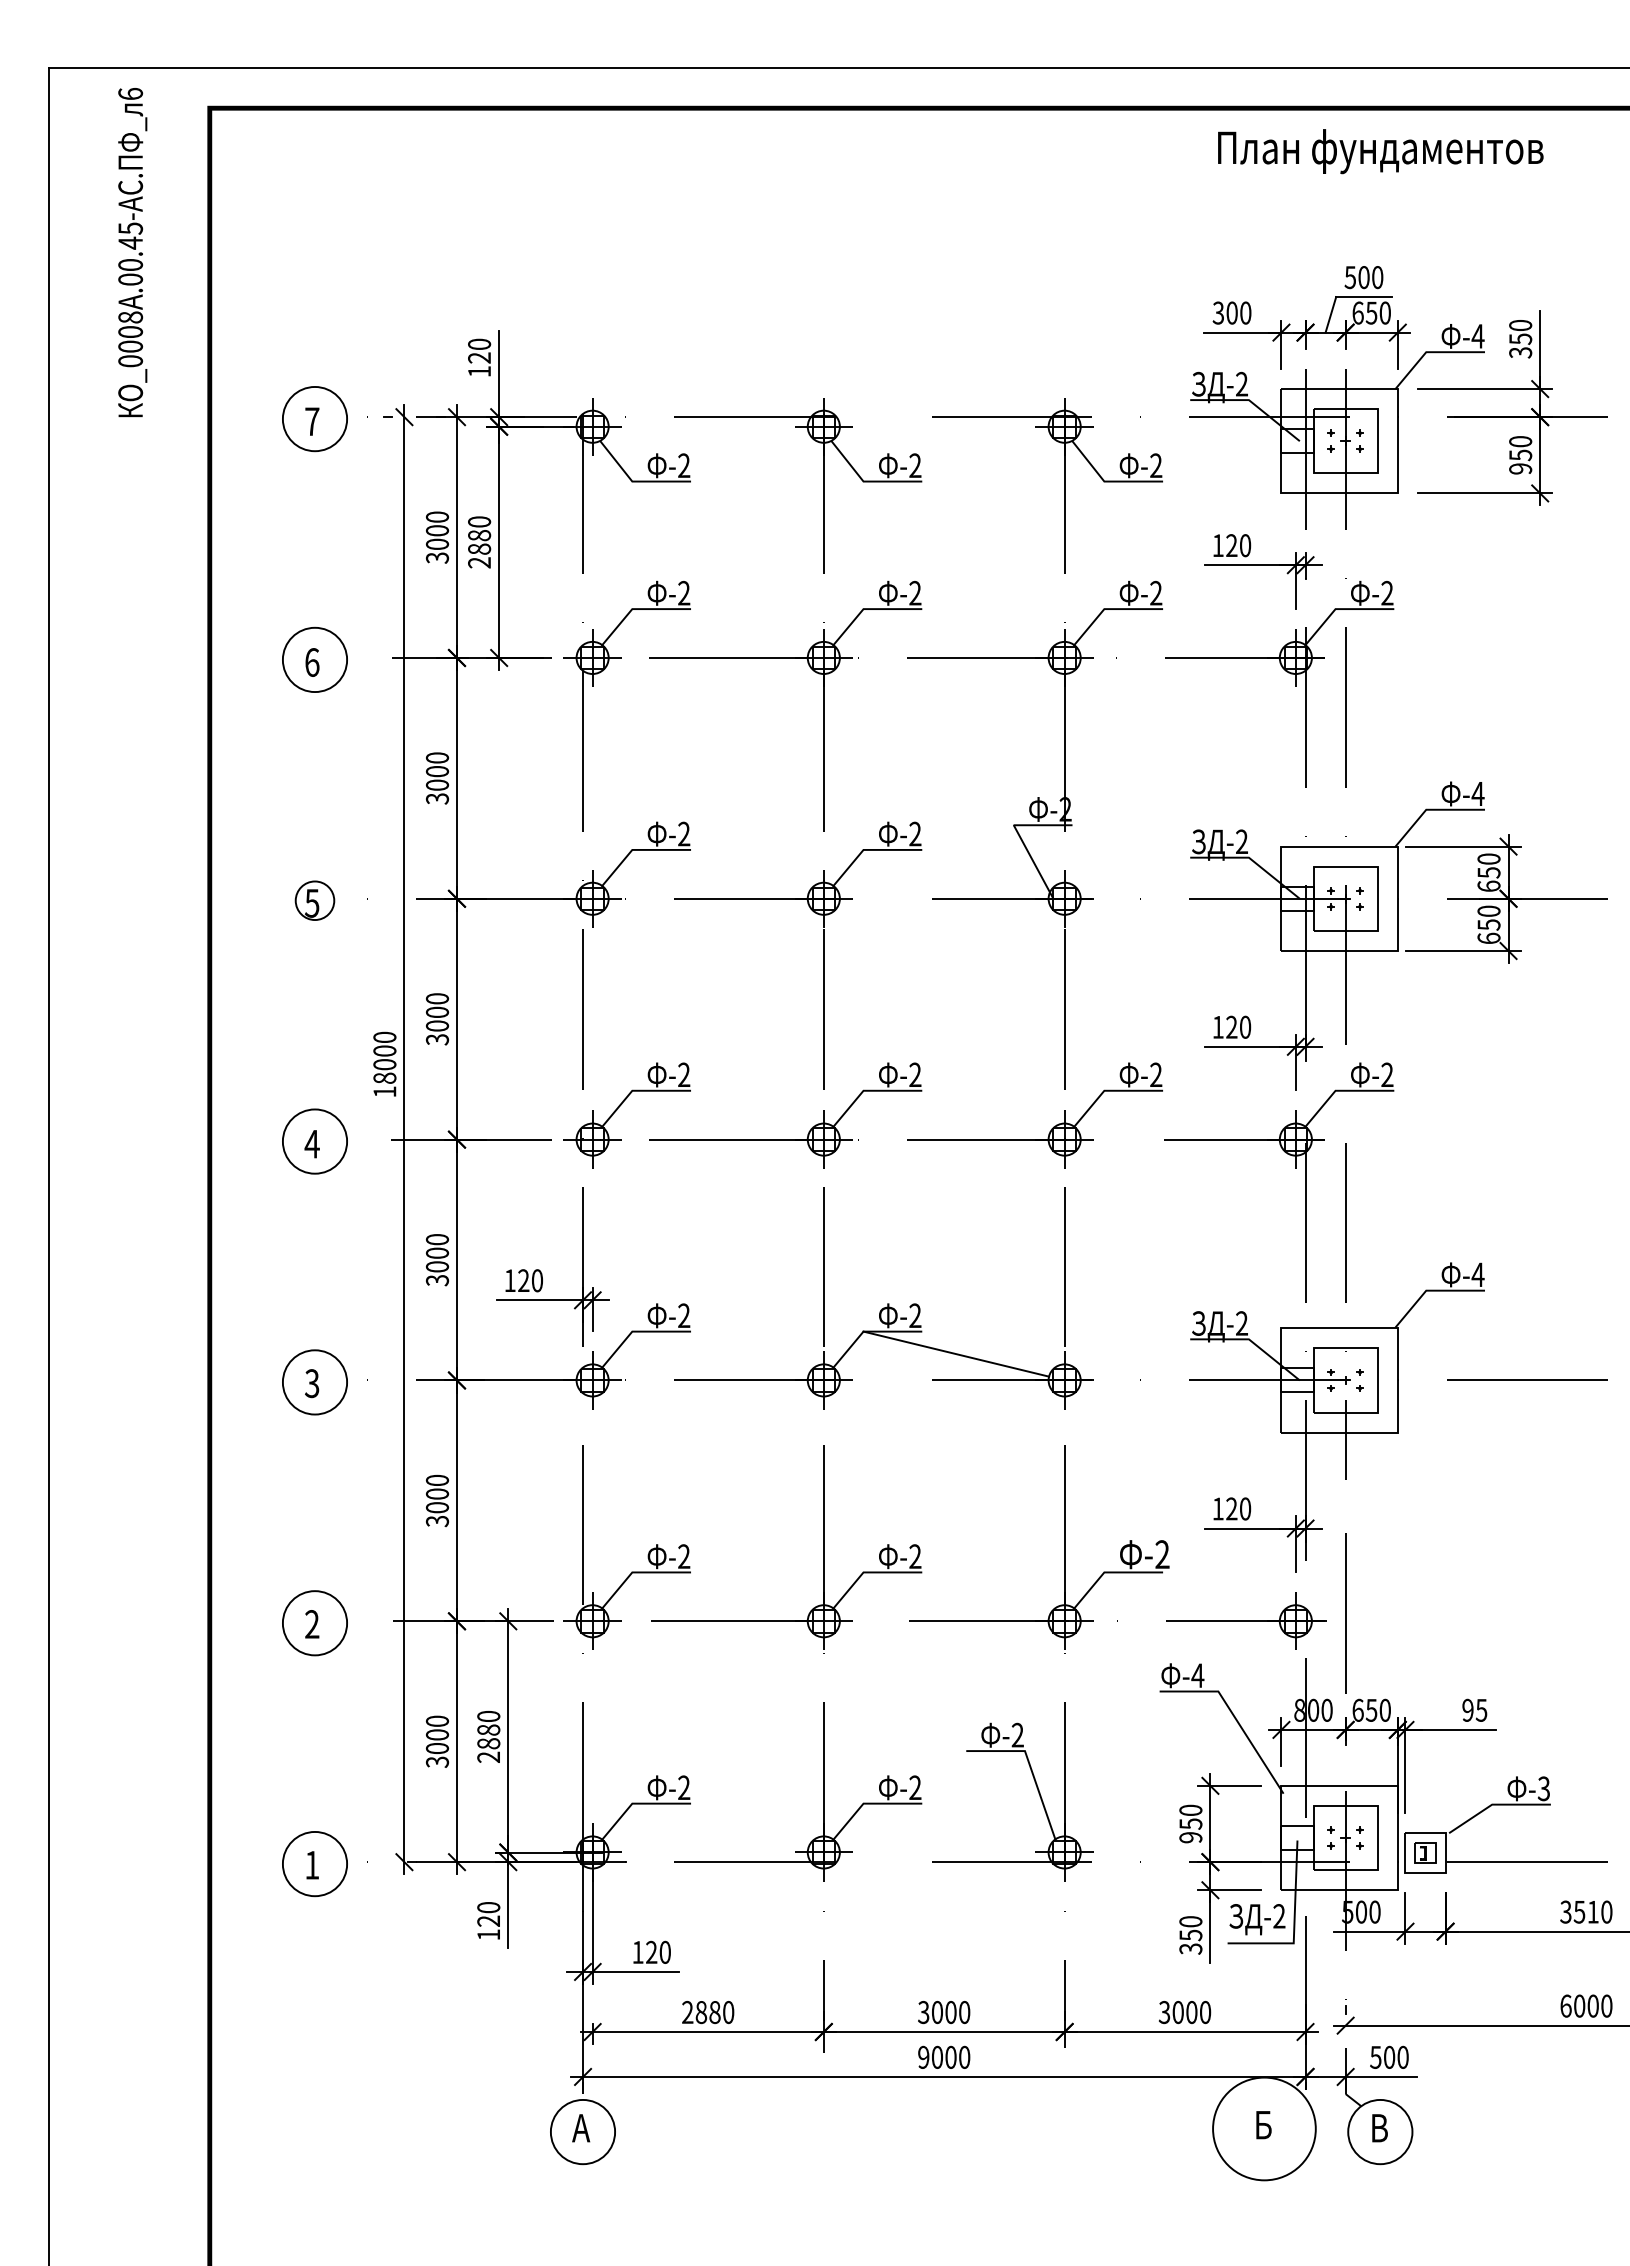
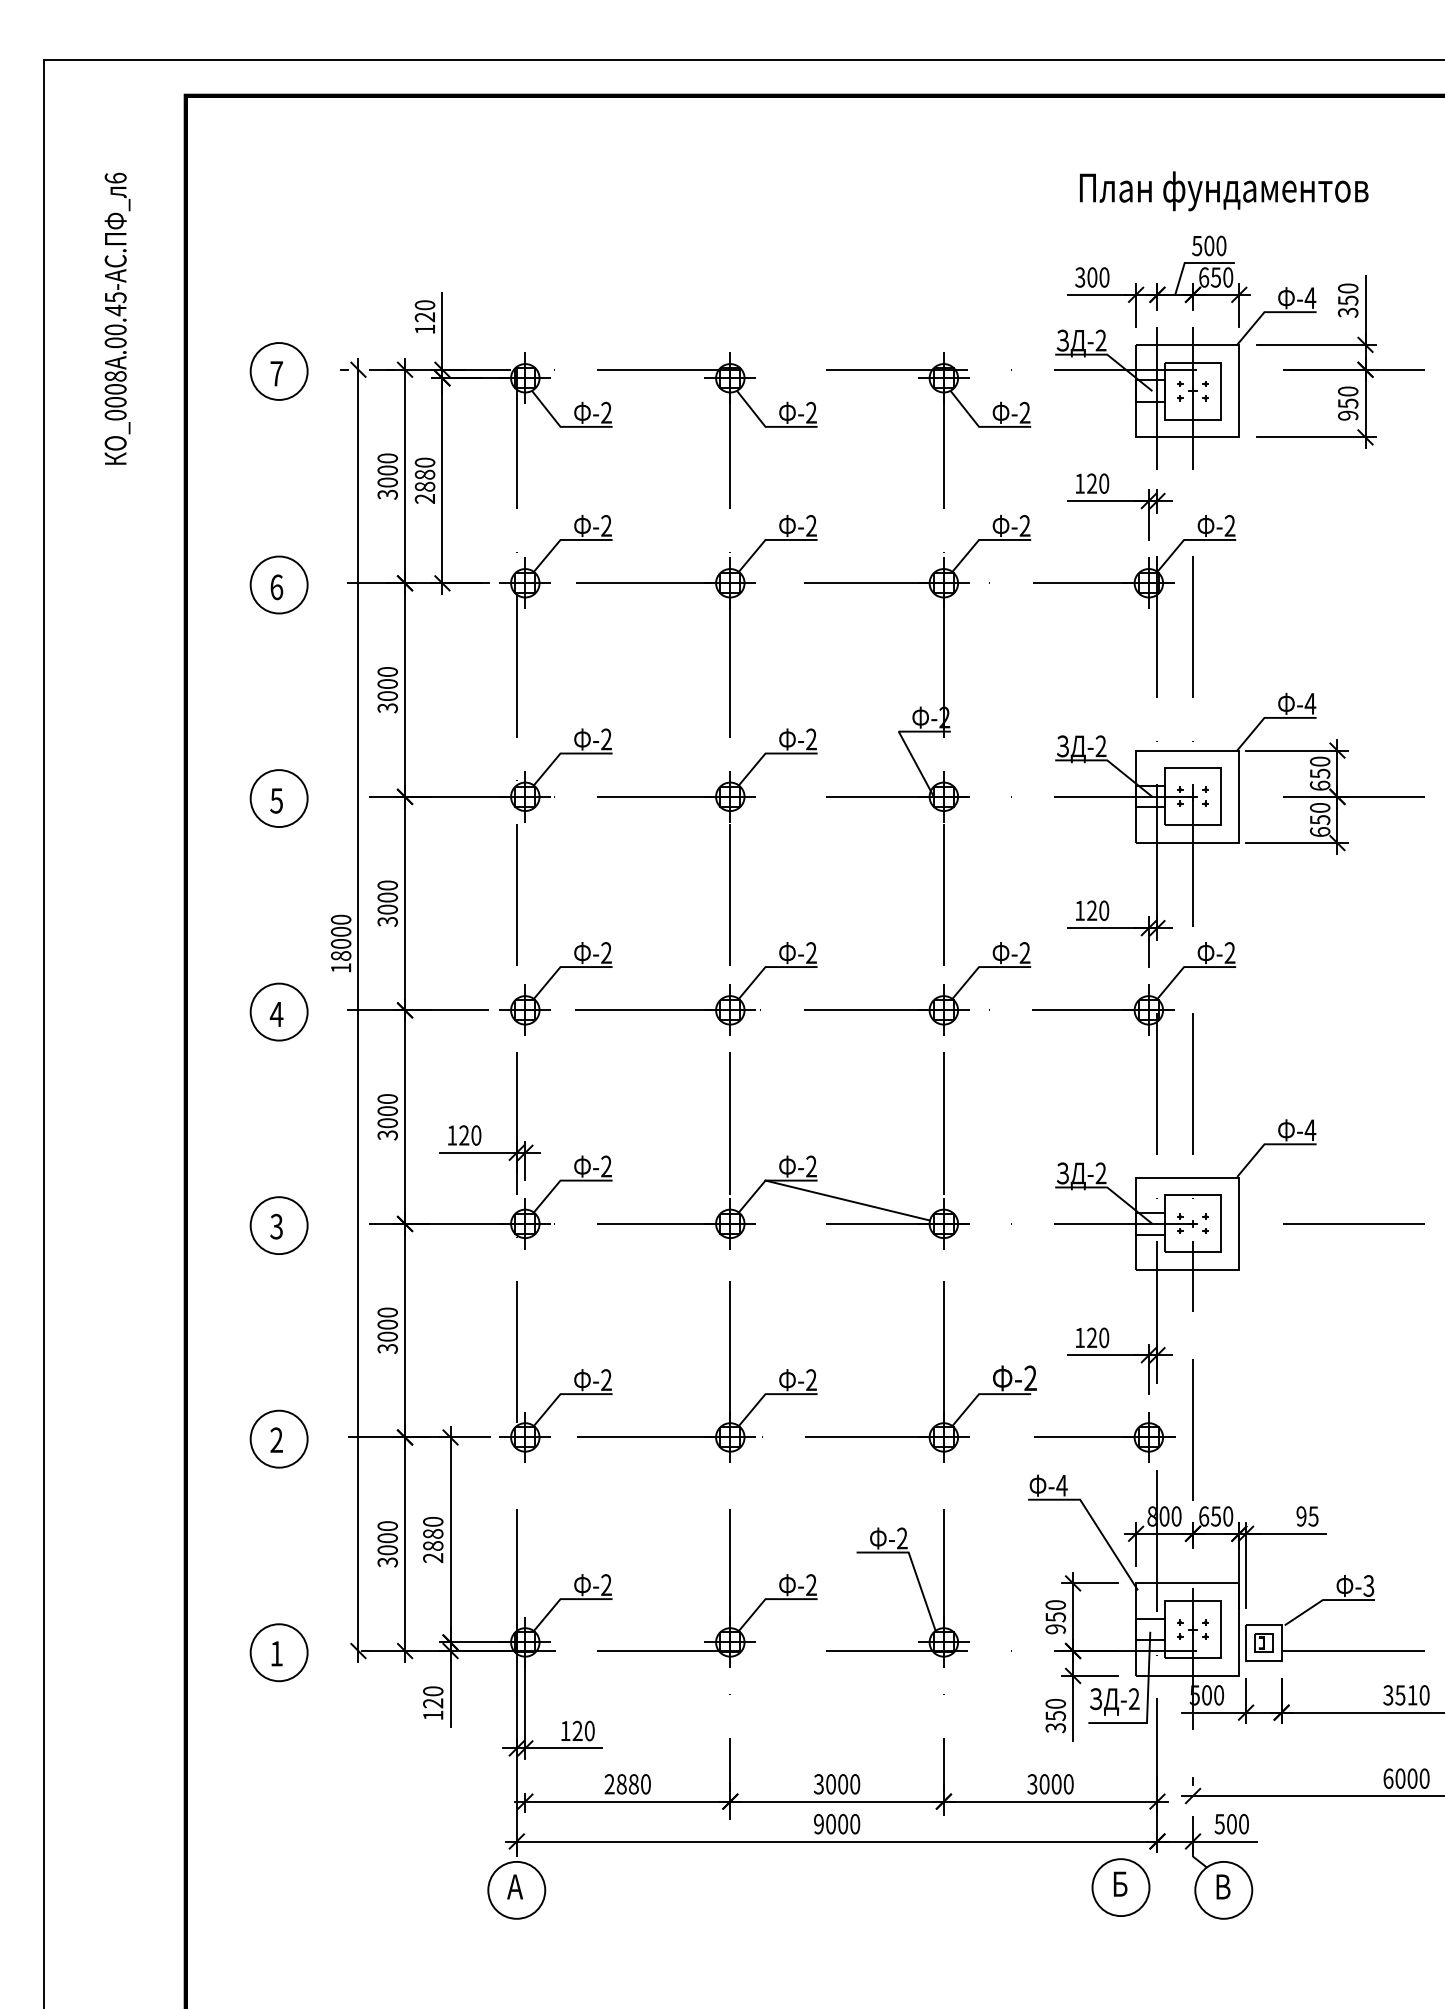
text: (1381, 151) -> (1224, 191), moved
text: (132, 252) -> (117, 318), moved
circle: (314, 900) -> (278, 798), size x1.67
circle: (1263, 2128) -> (1120, 1887), size x0.62

